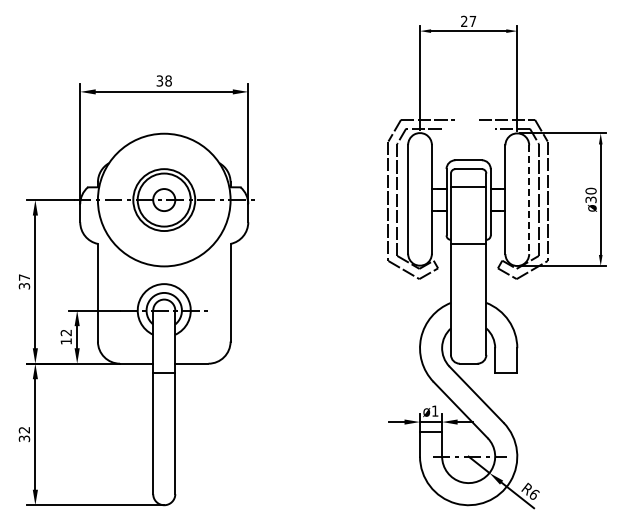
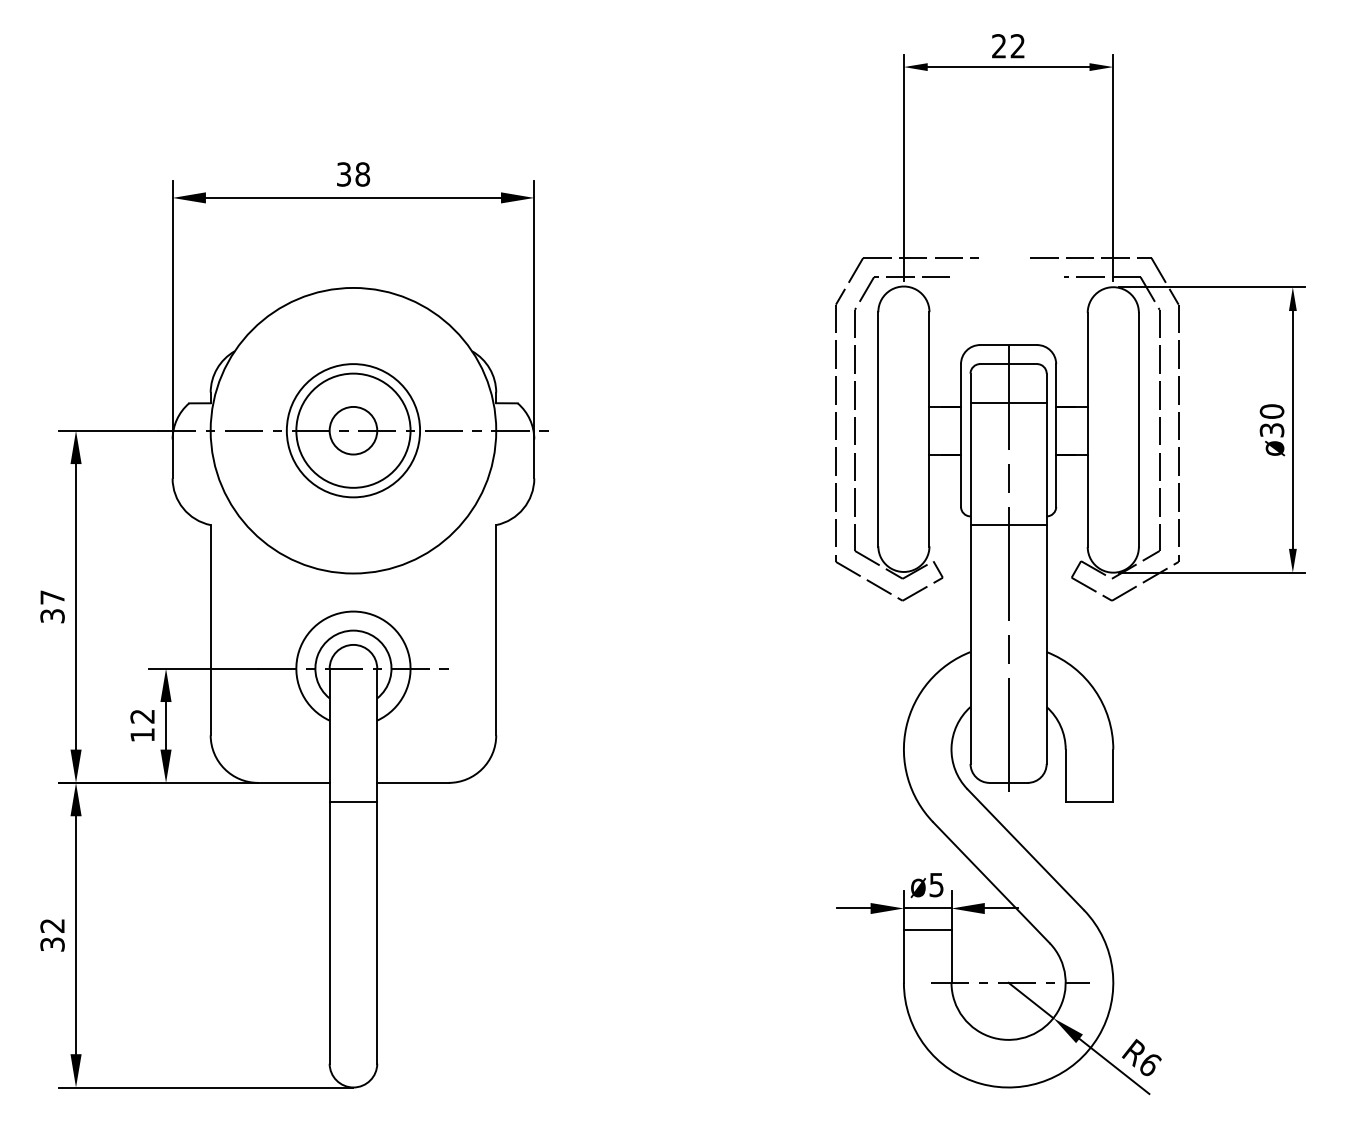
text: (472, 20) -> (1016, 44), 27 -> 22
line: (529, 200) -> (1139, 431), dashed -> solid
line: (468, 264) -> (1008, 569), added
text: (435, 410) -> (937, 883), ø1 -> ø5

